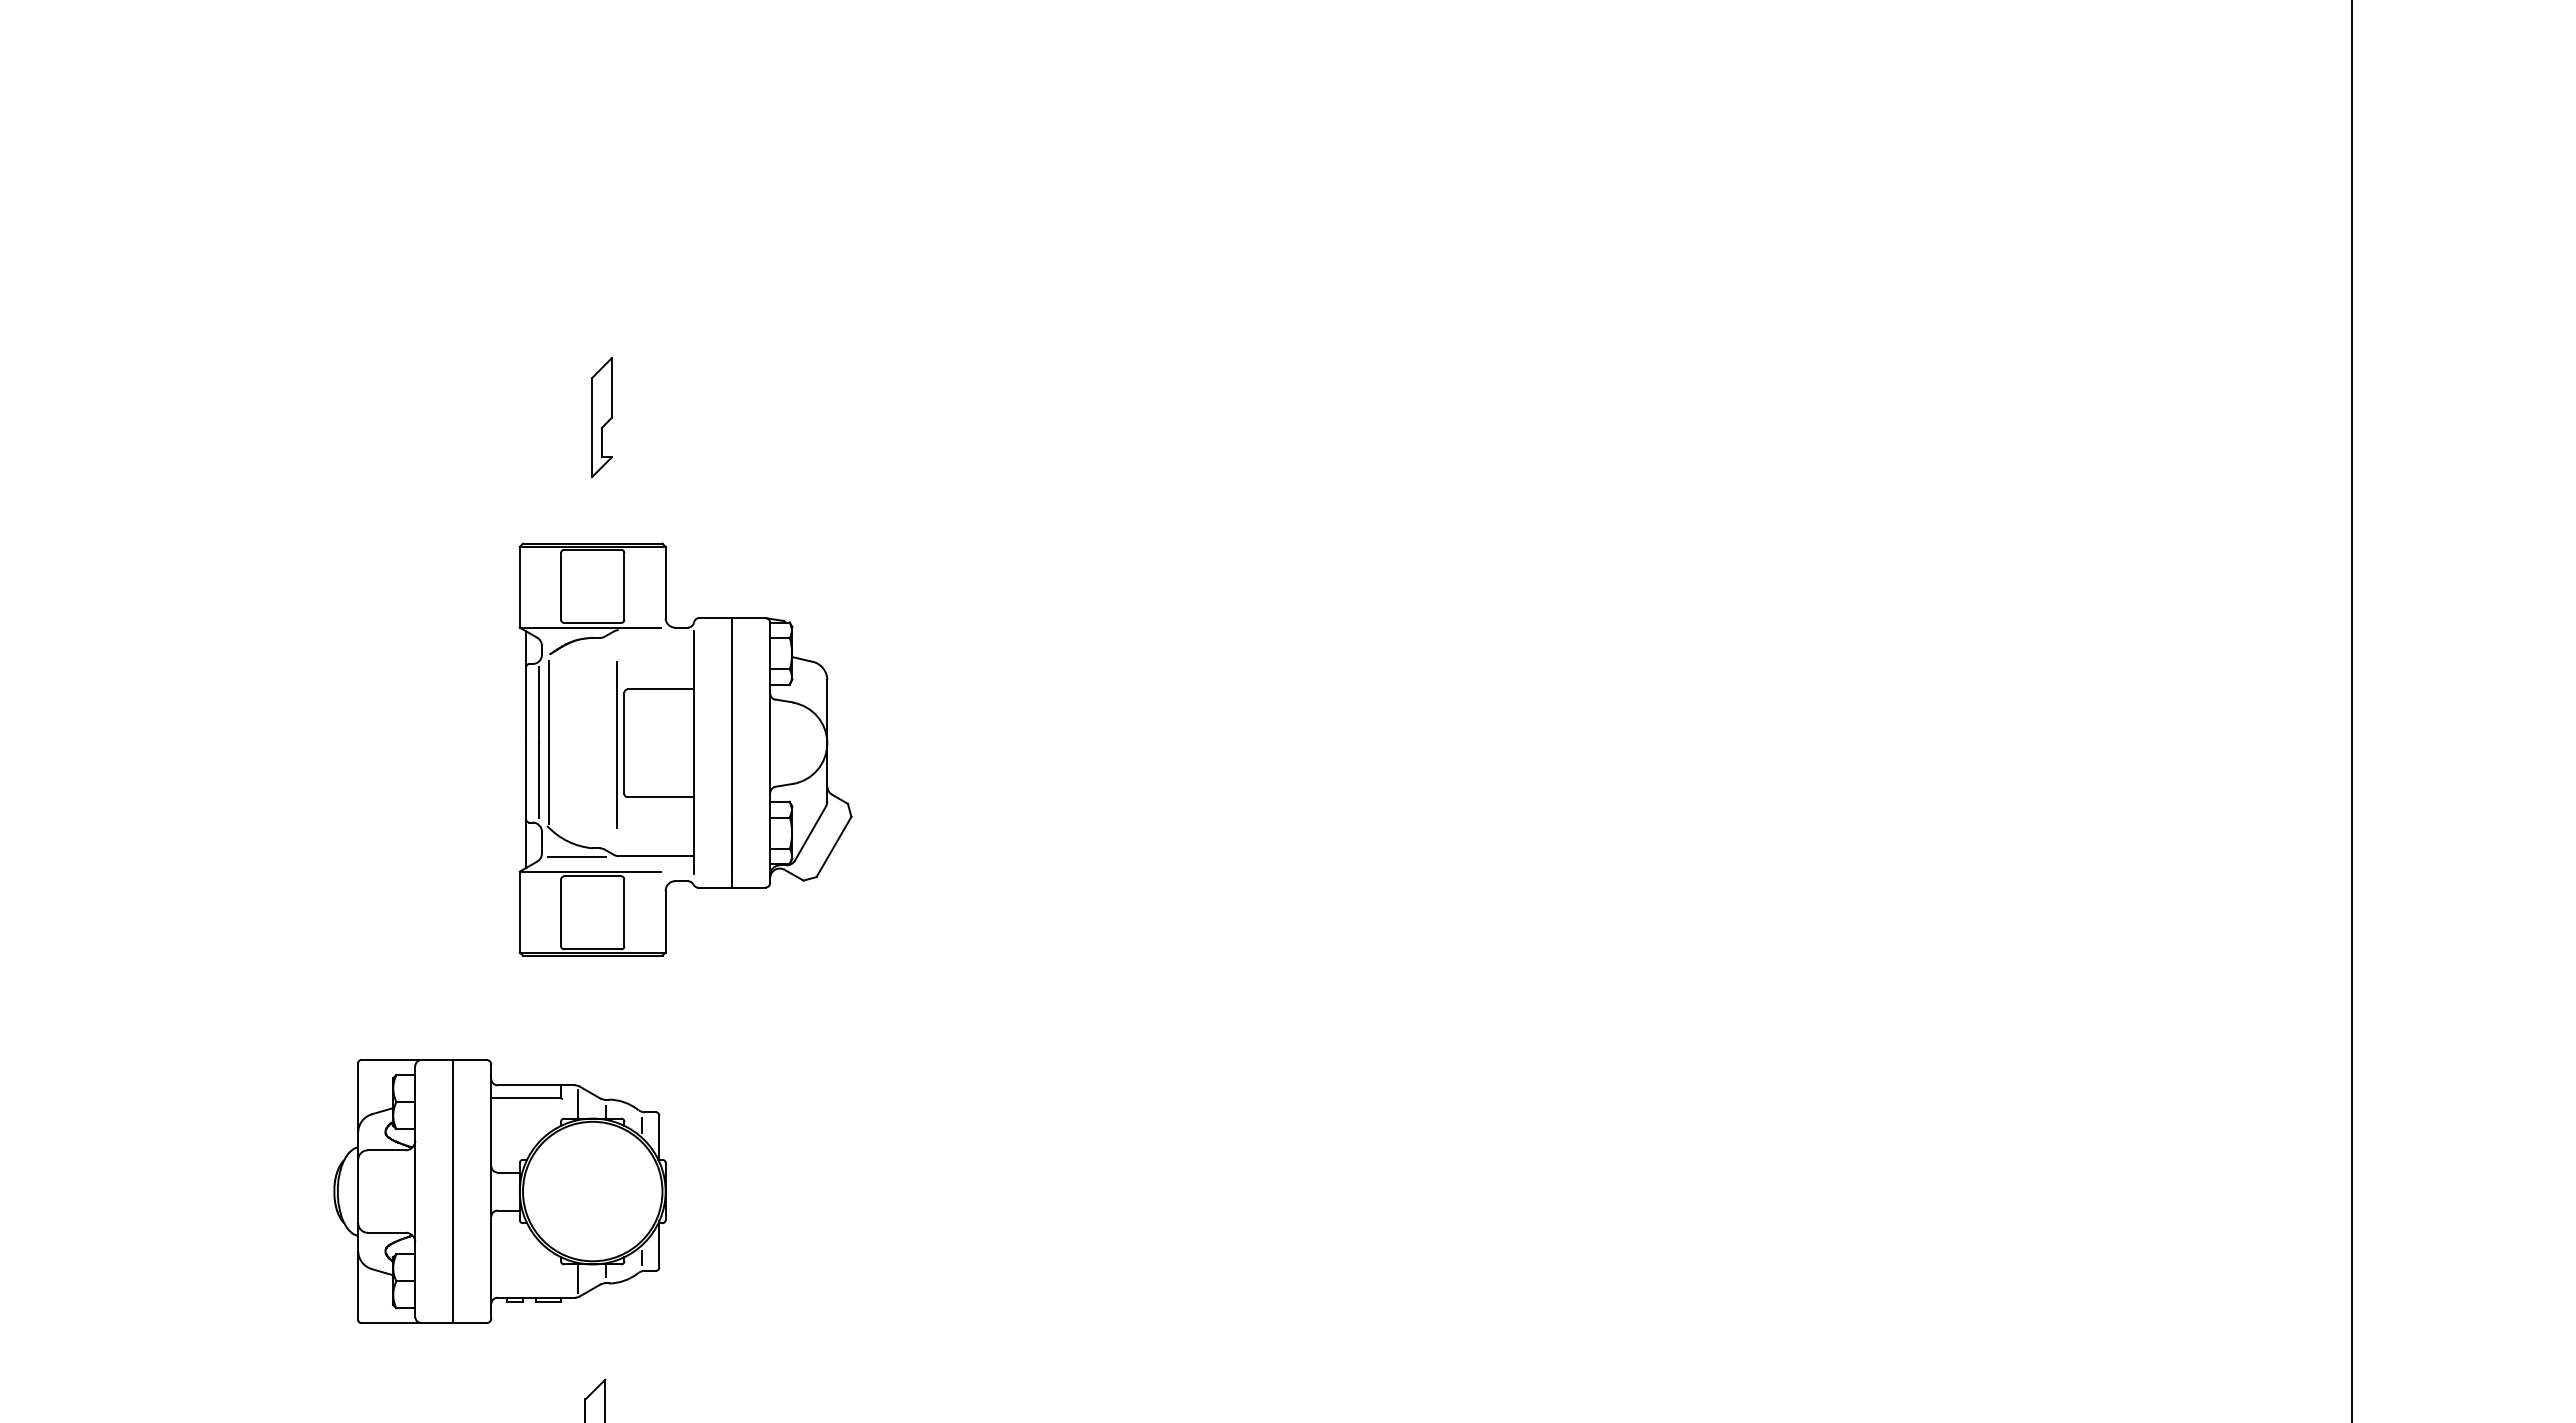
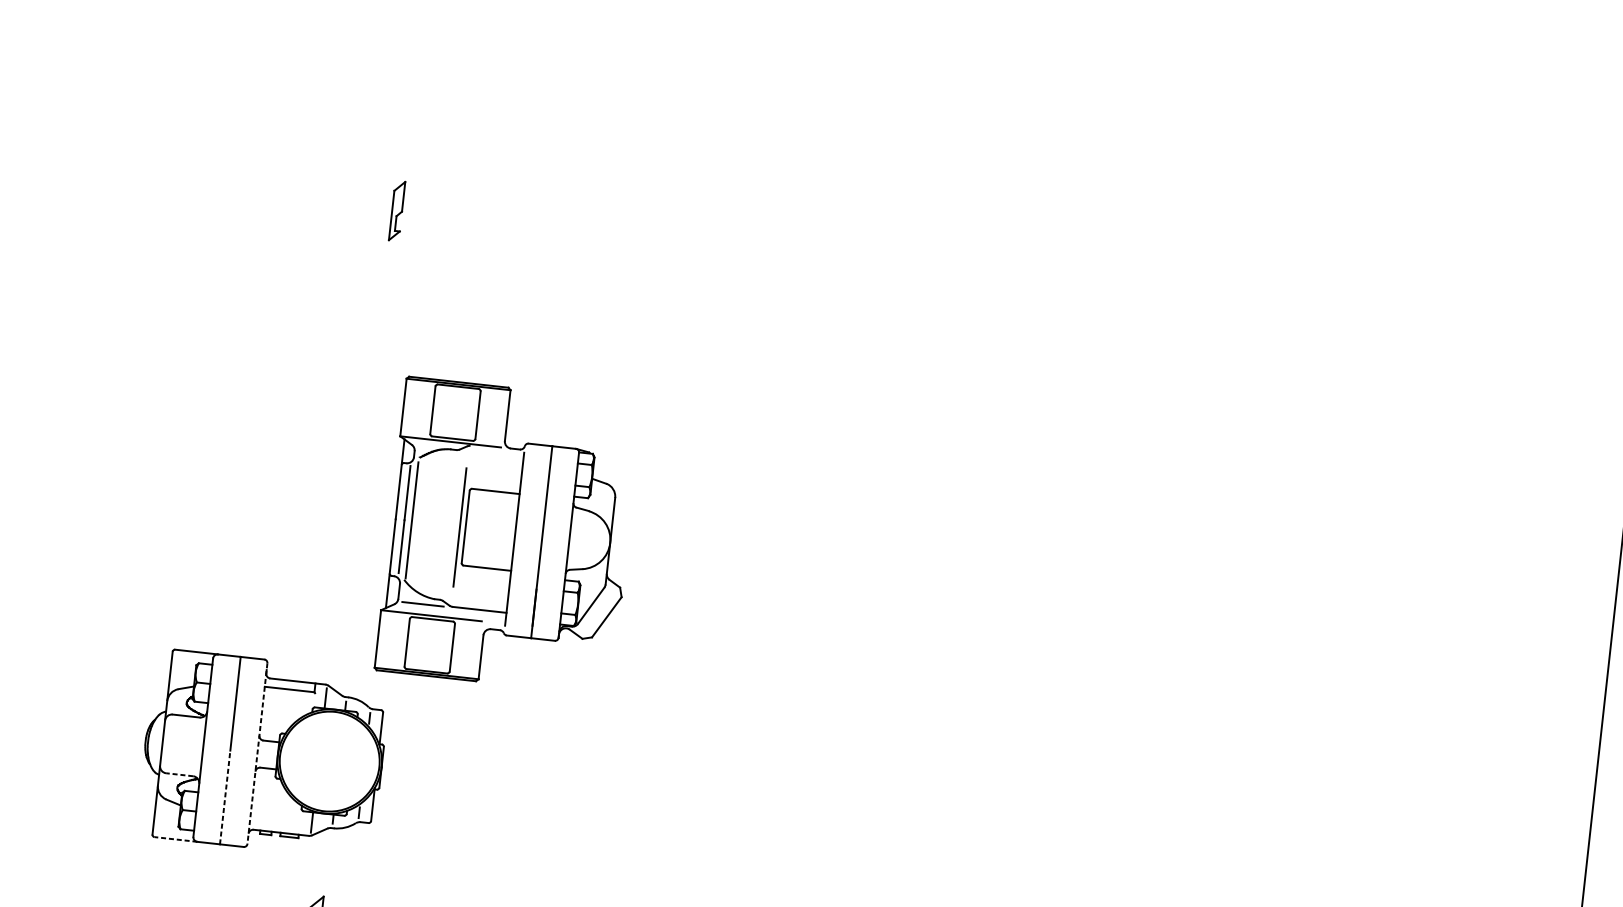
part: (601, 417) -> (396, 210), size x0.7
part: (685, 749) -> (508, 536), moved
line: (491, 1191) -> (257, 753), solid -> dashed
line: (386, 1232) -> (179, 774), solid -> dashed
line: (453, 1257) -> (225, 797), solid -> dashed
line: (390, 1323) -> (175, 839), solid -> dashed

